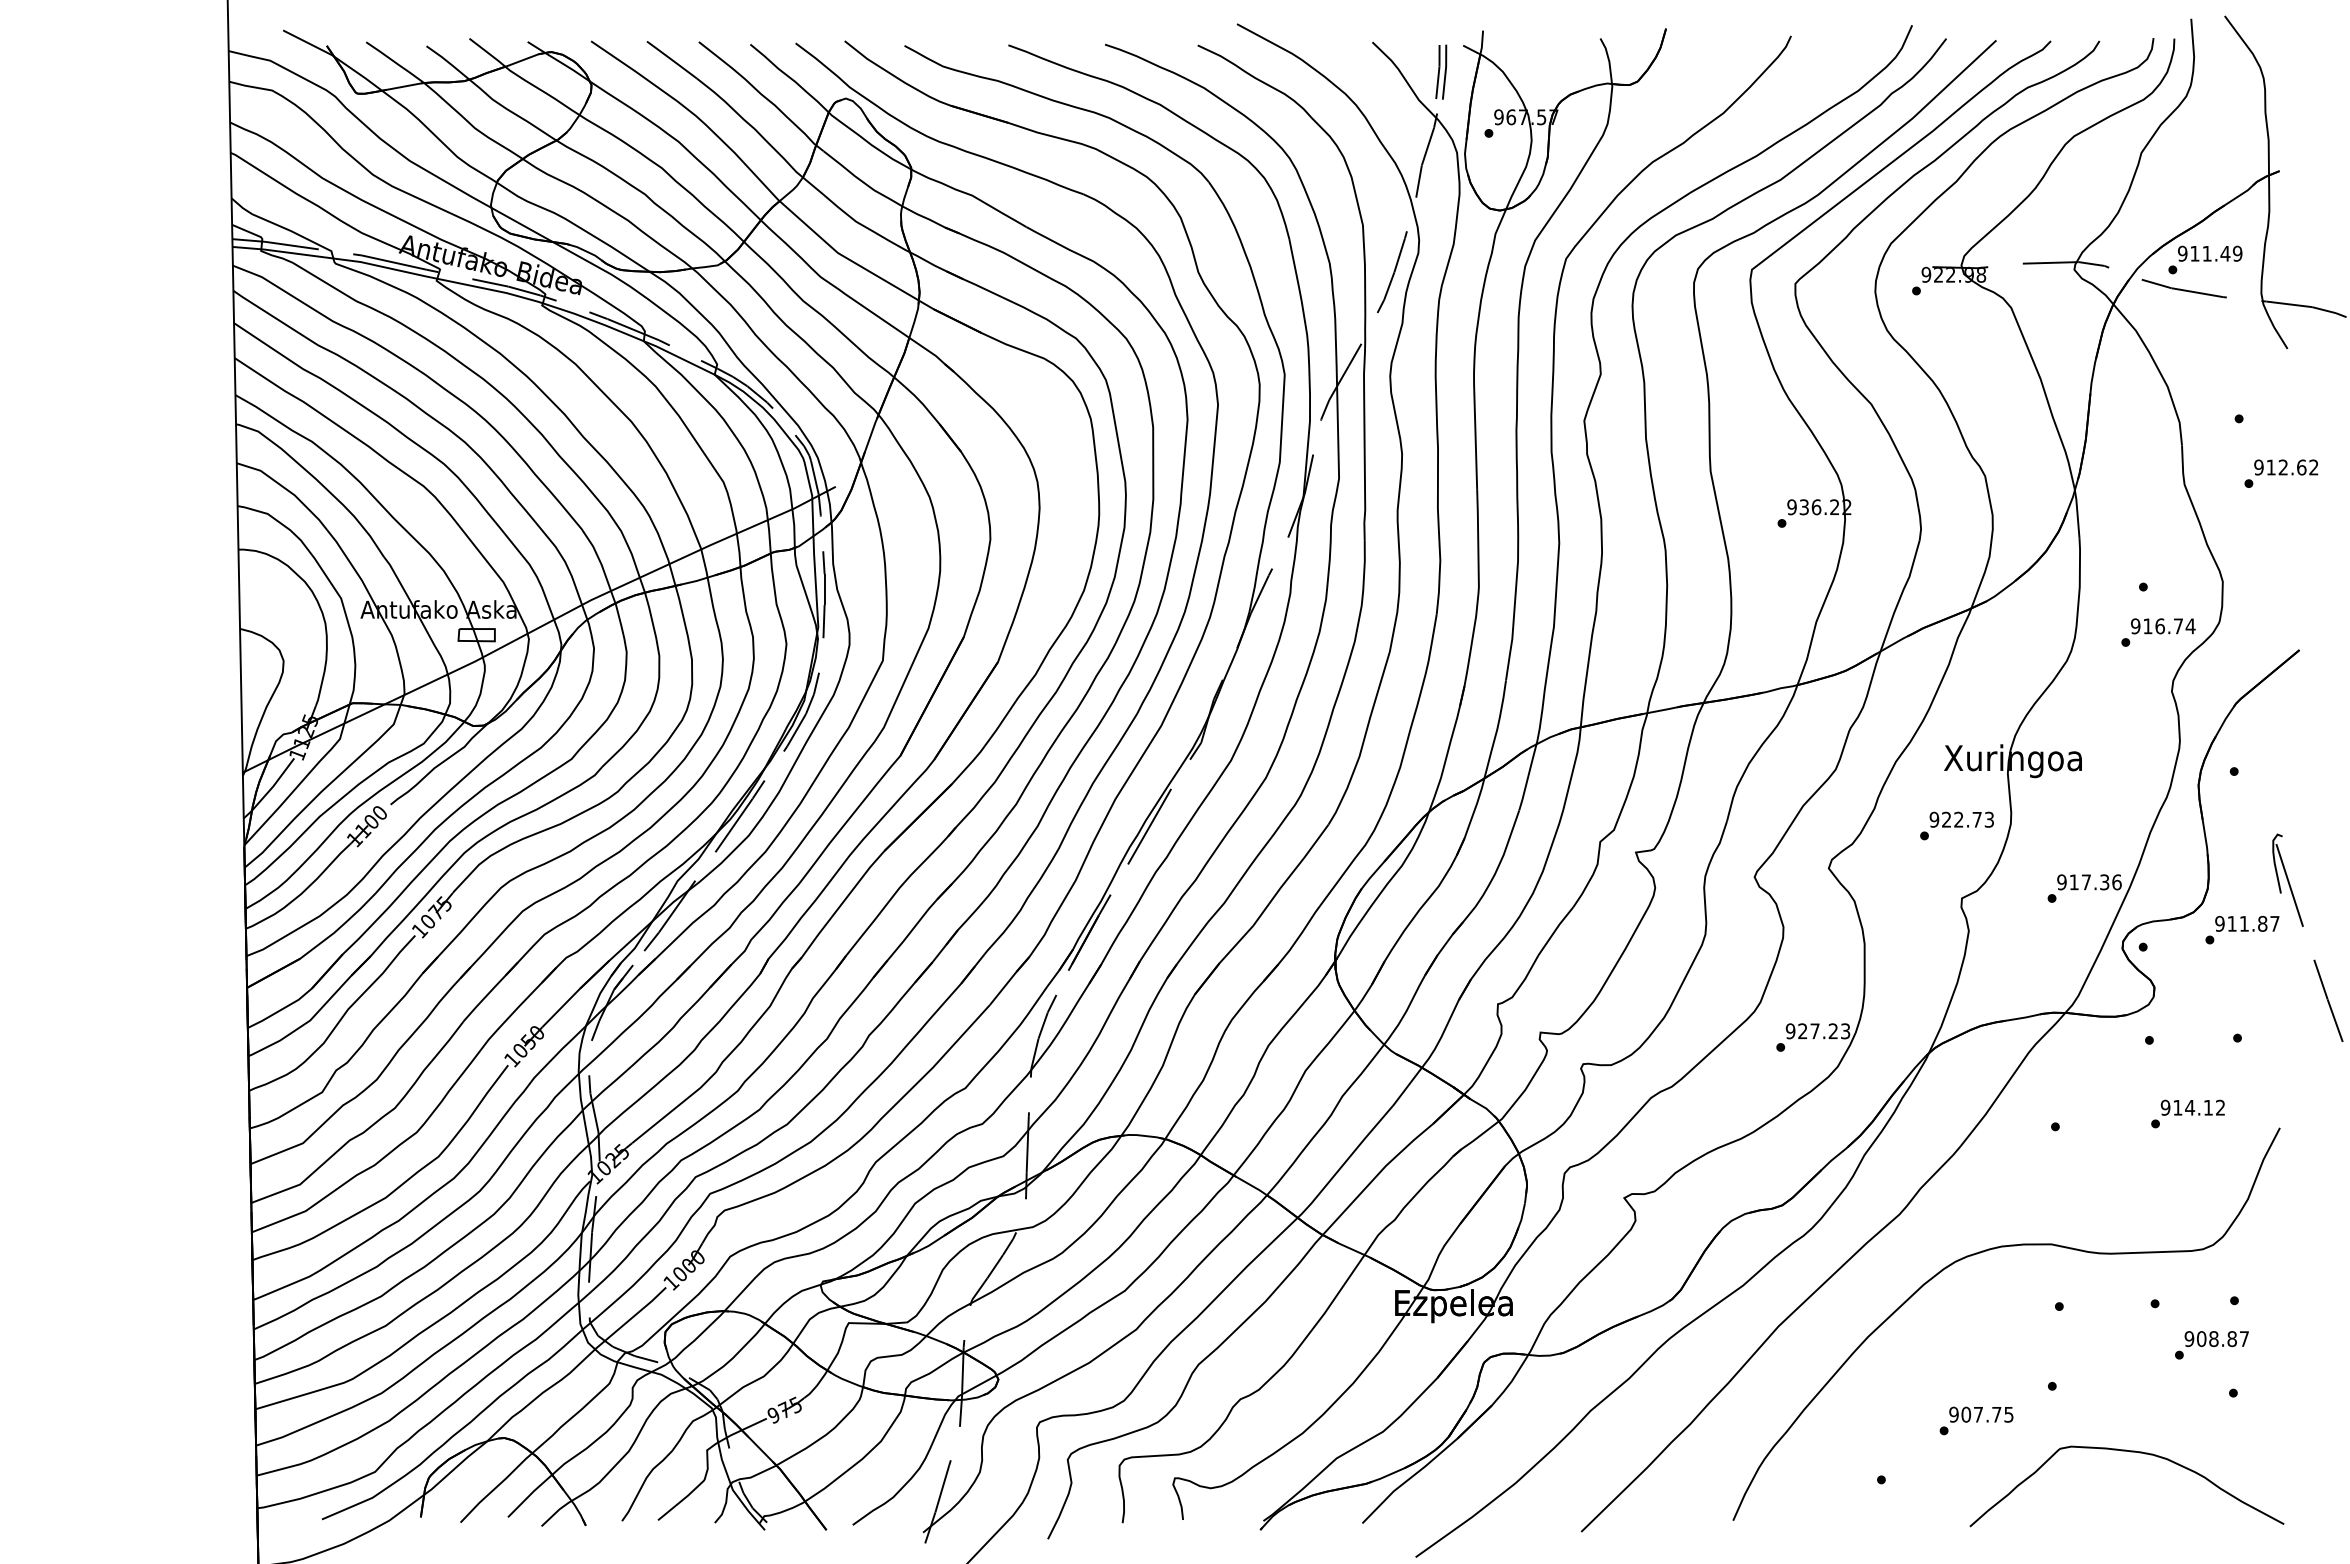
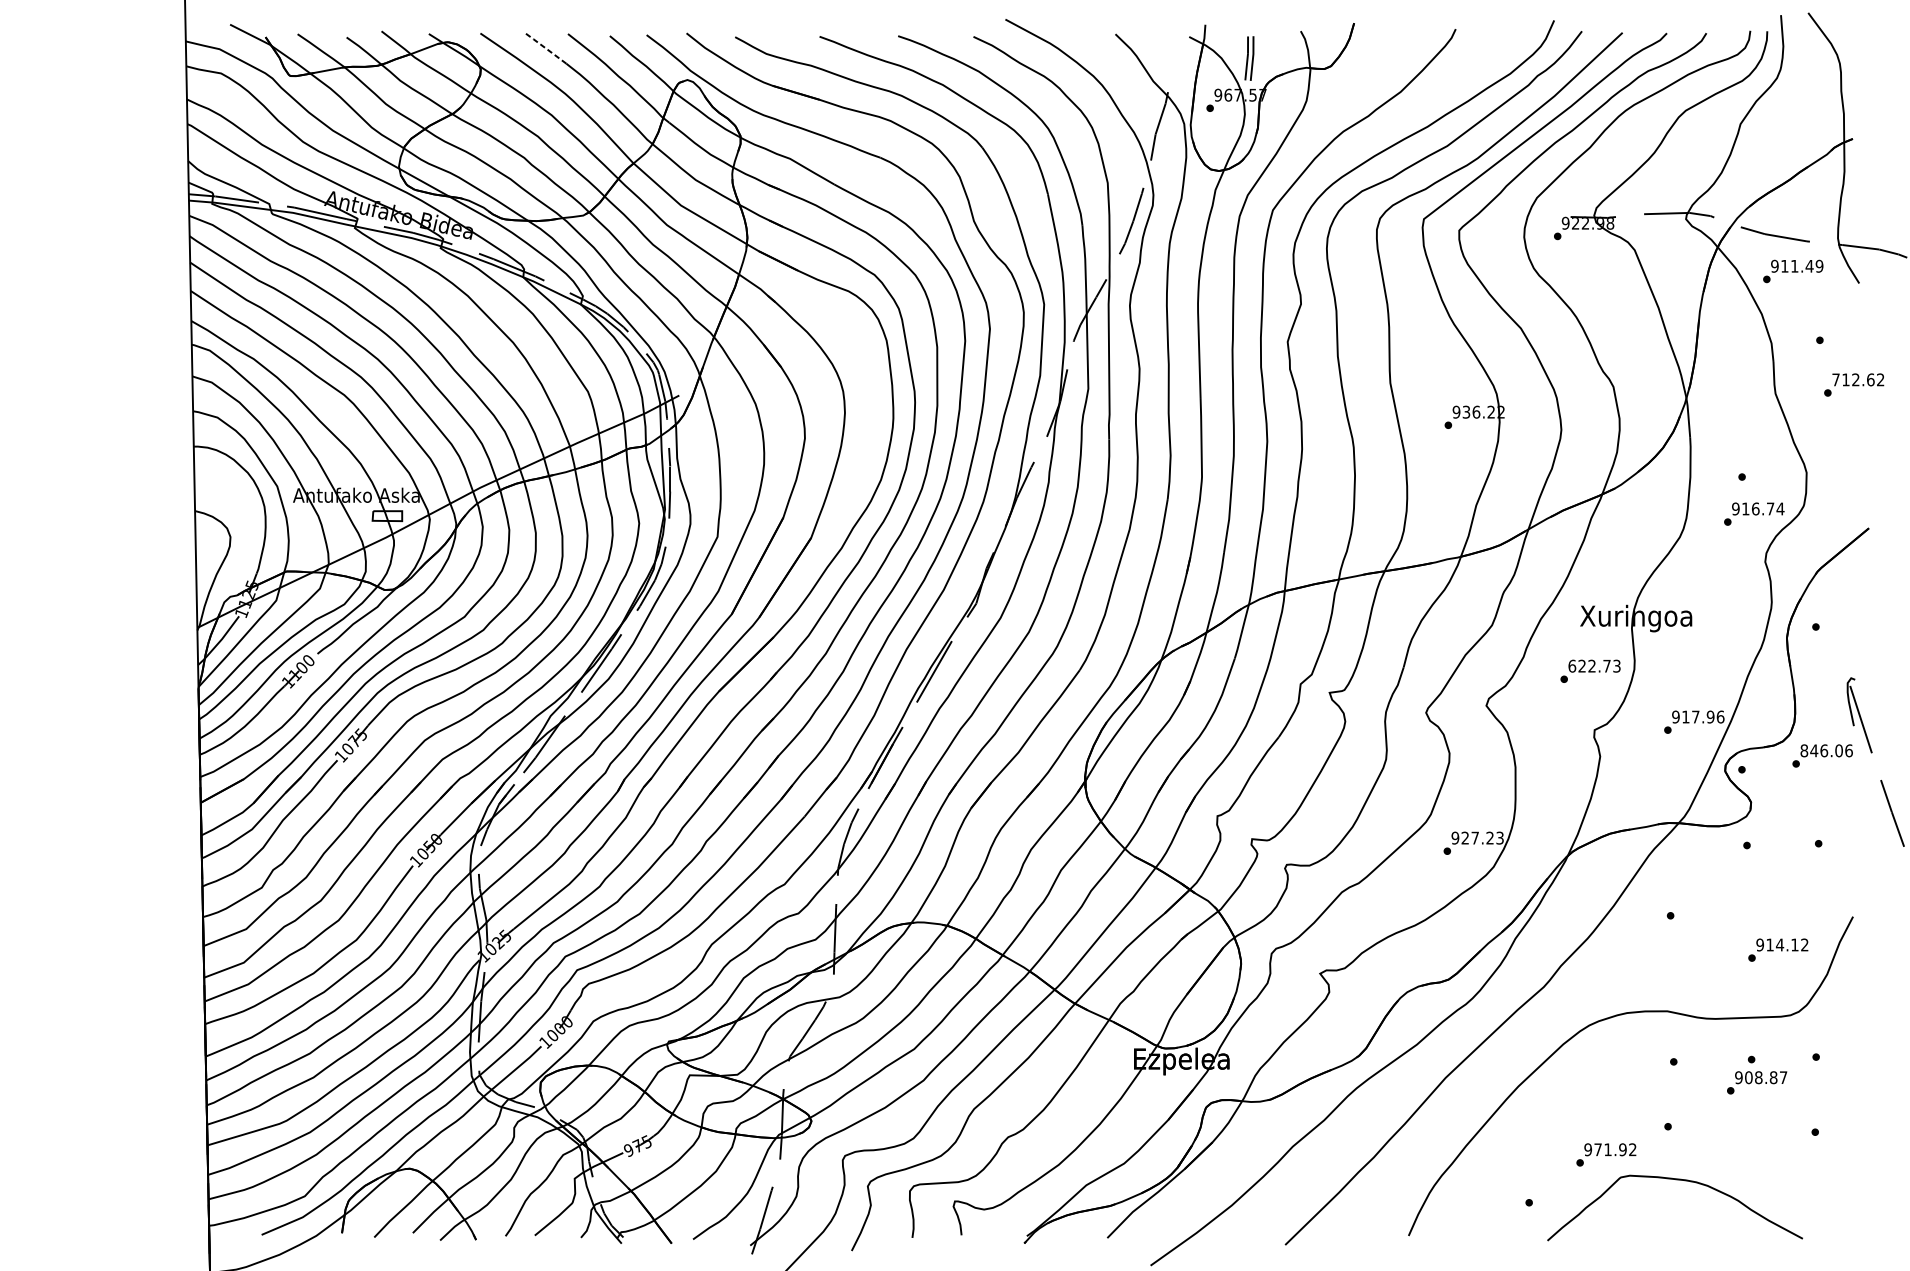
line: (672, 60) -> (546, 49), solid -> dashed
part: (1441, 71) -> (1249, 58), moved
part: (2205, 259) -> (1793, 270), moved
text: (2258, 467) -> (1835, 379), 912.62 -> 712.62
text: (1934, 819) -> (1572, 665), 922.73 -> 622.73
text: (2104, 882) -> (1710, 717), 917.36 -> 917.96
text: (2247, 923) -> (1826, 750), 911.87 -> 846.06
part: (2187, 1113) -> (1777, 949), moved
part: (2211, 1345) -> (1756, 1082), moved
text: (1987, 1414) -> (1615, 1149), 907.75 -> 971.92
curve: (2130, 1452) -> (1677, 1180), moved

